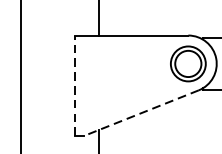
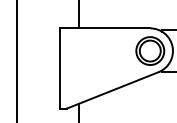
line: (74, 85) -> (59, 68), dashed -> solid
line: (141, 113) -> (112, 90), dashed -> solid

